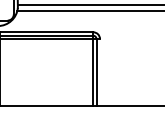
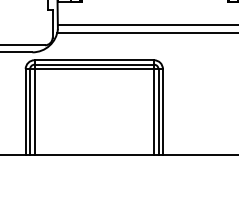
line: (99, 72) -> (162, 111), added

